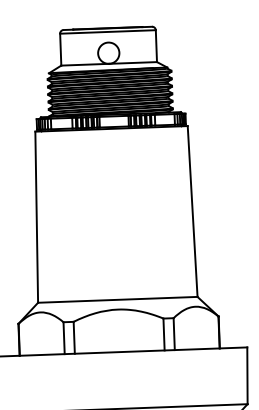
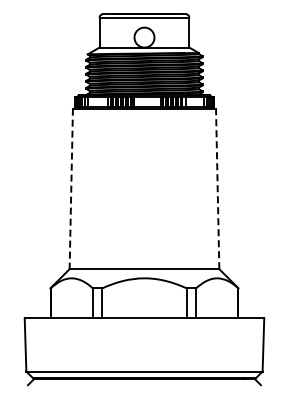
line: (192, 211) -> (217, 188), solid -> dashed
line: (36, 217) -> (71, 189), solid -> dashed

